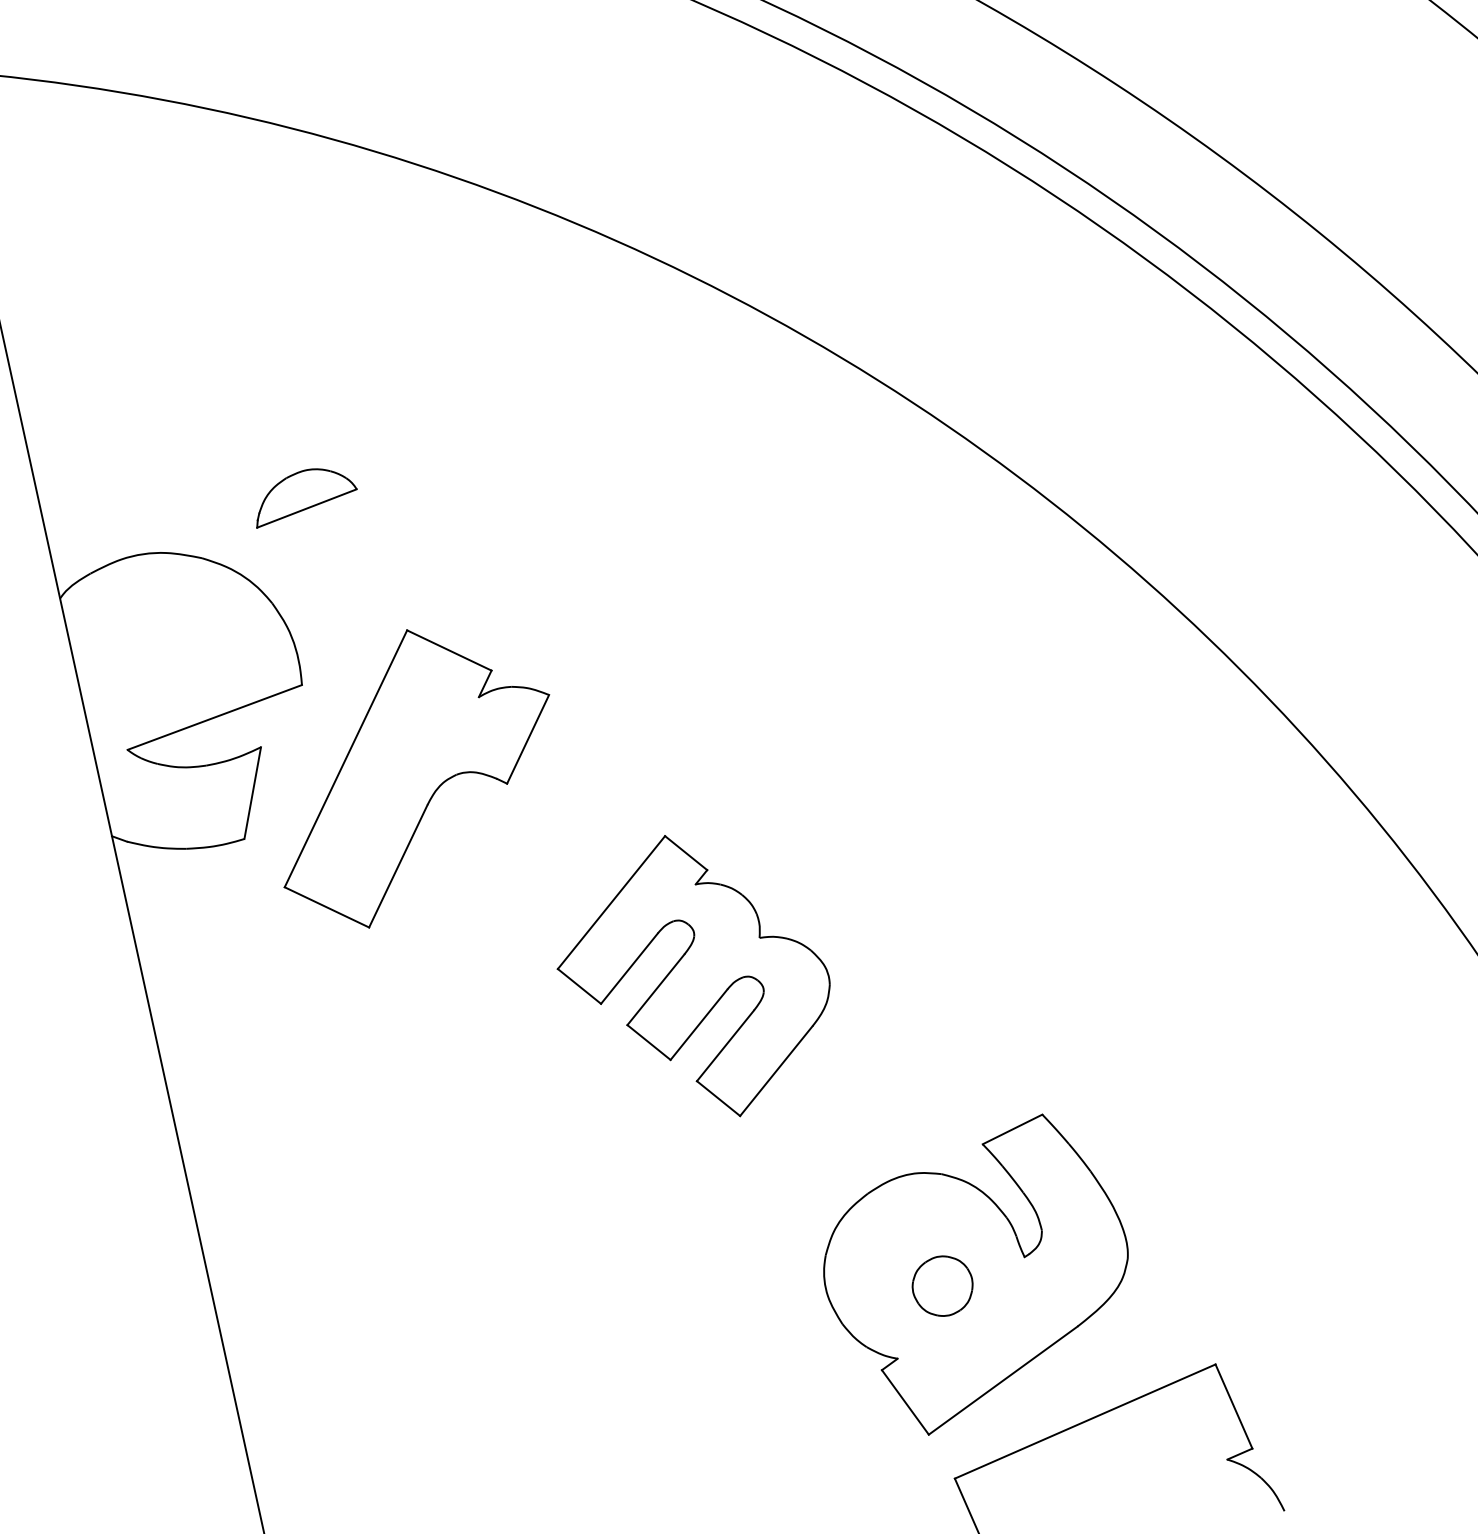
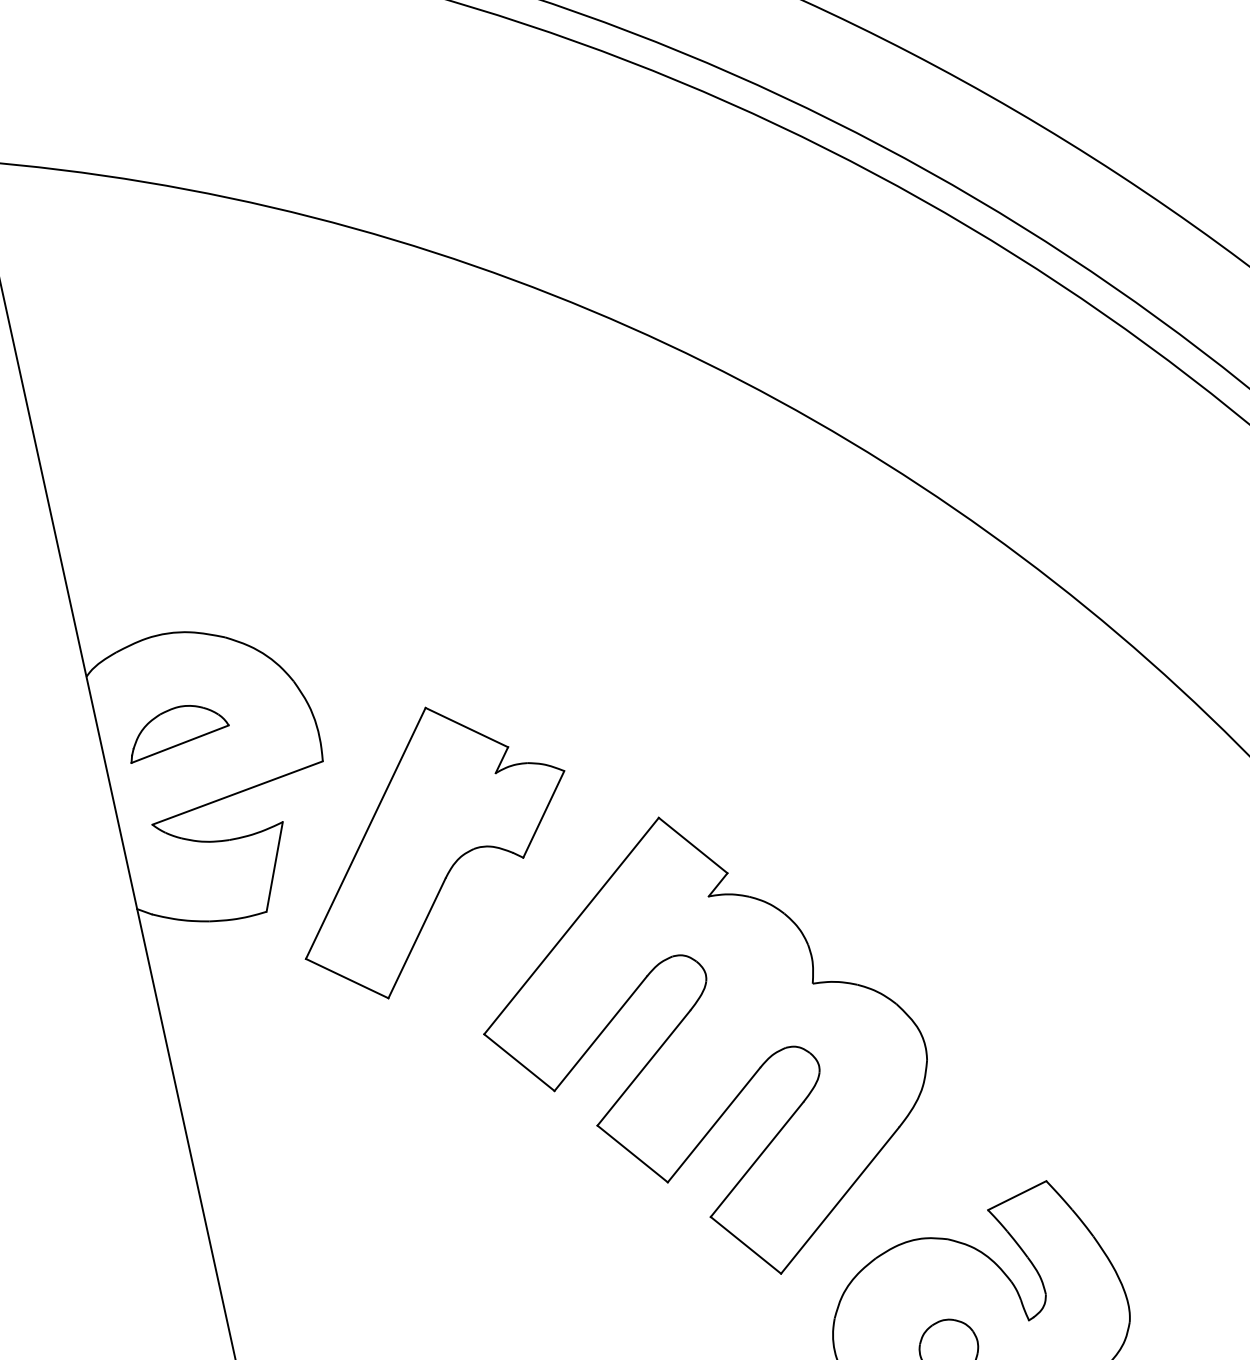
part: (306, 498) -> (179, 734), moved
part: (693, 975) -> (705, 1045), size x1.67

